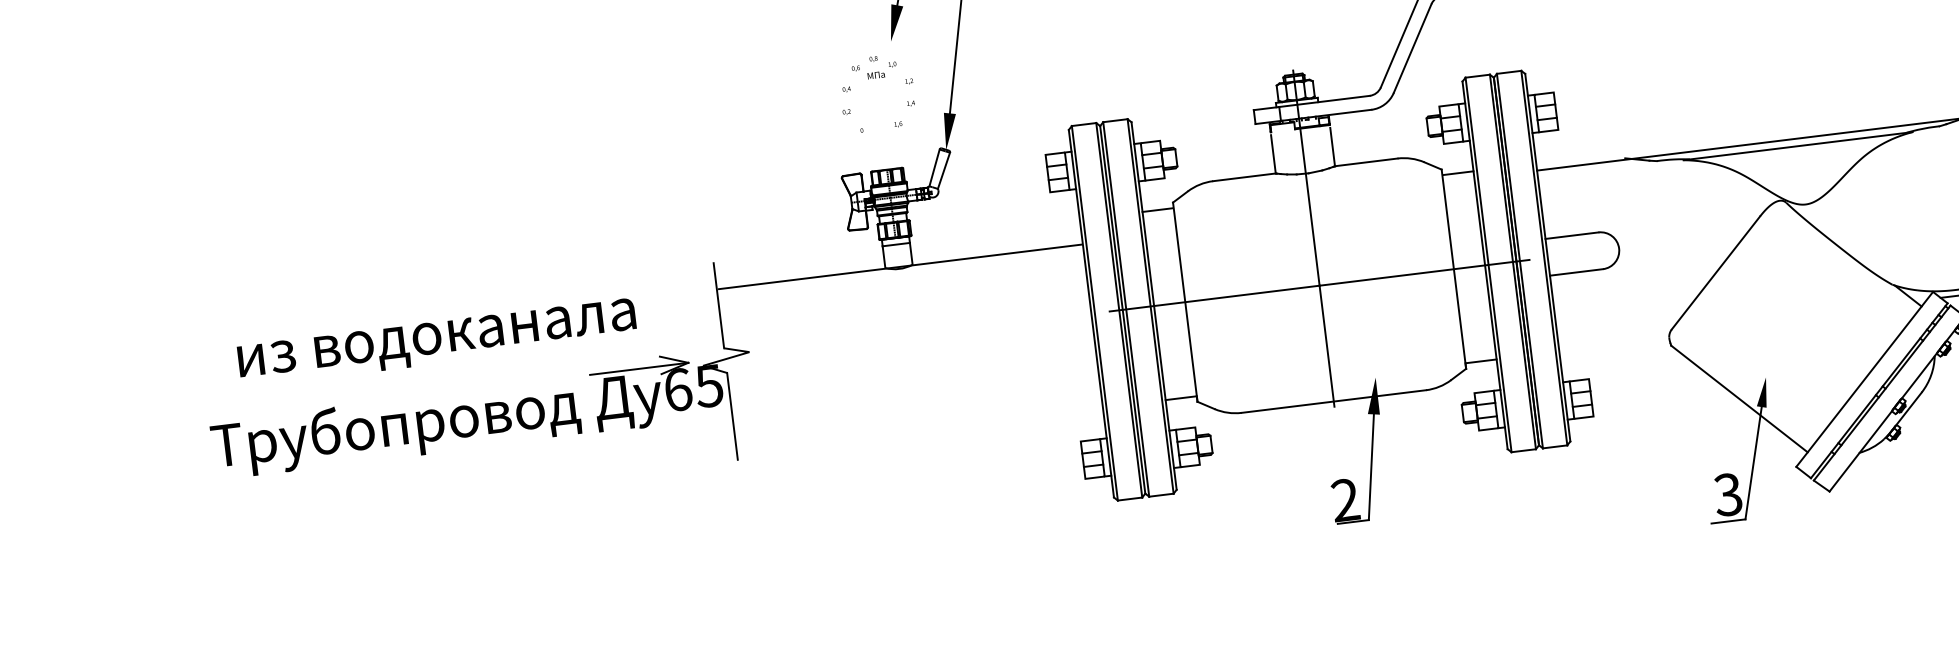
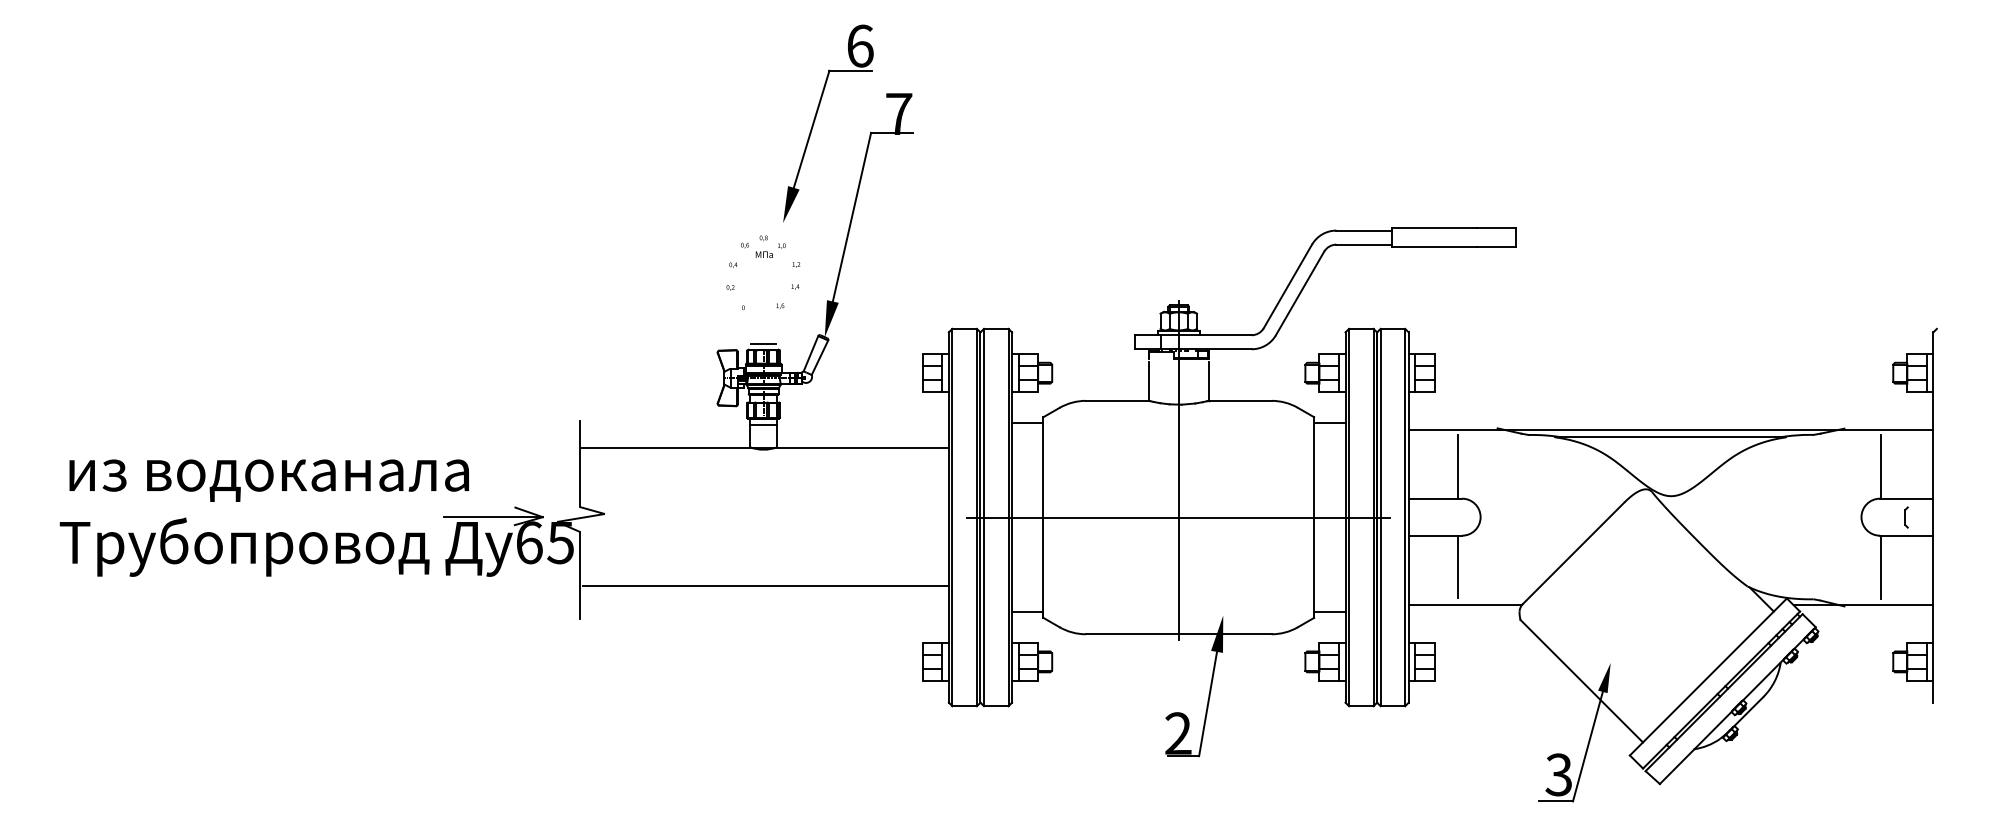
line: (886, 164) -> (763, 344), added
line: (1589, 201) -> (1457, 466), added
line: (1602, 301) -> (1457, 567), added
line: (1613, 338) -> (1464, 605), added
text: (436, 342) -> (268, 480), moved
line: (917, 404) -> (765, 586), added

